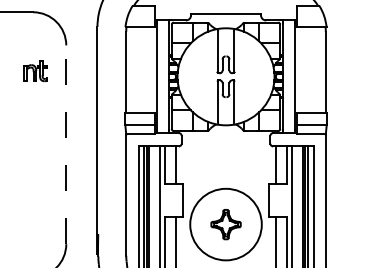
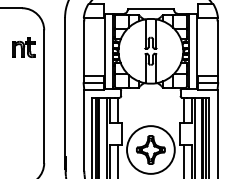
part: (35, 71) -> (23, 47), size x1.43
line: (66, 144) -> (44, 96), dashed -> solid
part: (225, 223) -> (150, 149), size x1.43

